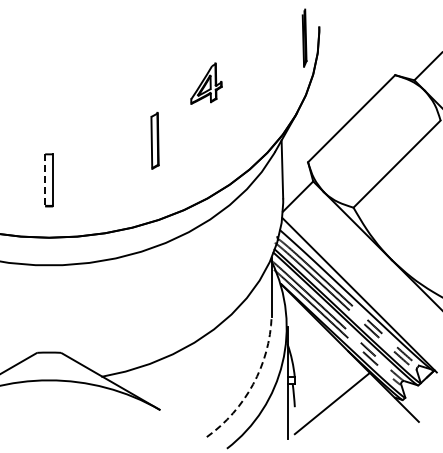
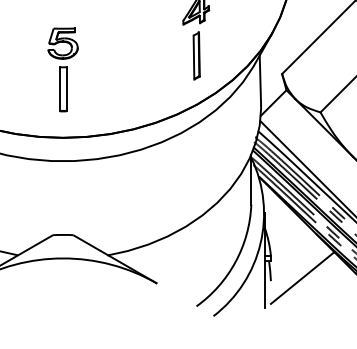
part: (48, 126) -> (62, 43), added
part: (154, 140) -> (196, 55), moved
line: (45, 180) -> (60, 89), dashed -> solid
arc: (253, 384) -> (235, 261), dashed -> solid

